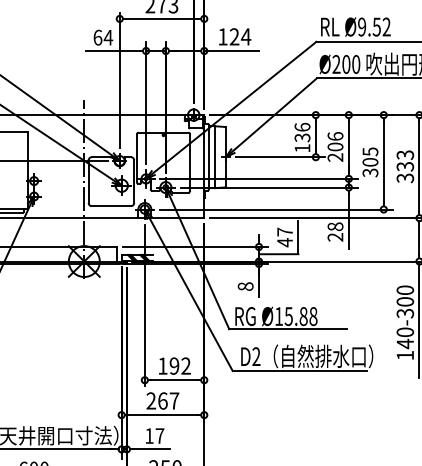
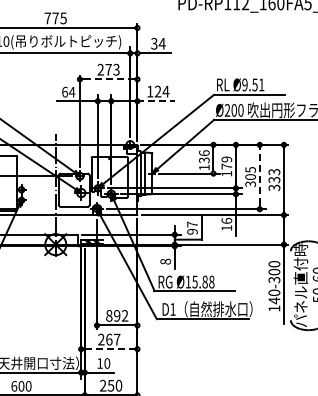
line: (161, 19) -> (108, 79), solid -> dashed
text: (386, 26) -> (261, 84), Ø9.52 -> Ø9.51
line: (232, 51) -> (156, 101), solid -> dashed
text: (334, 146) -> (226, 166), 206 -> 179
line: (383, 162) -> (259, 177), solid -> dashed
text: (334, 231) -> (226, 224), 28 -> 16
text: (285, 242) -> (192, 231), 47 -> 97
text: (255, 356) -> (172, 309), D2 -> D1
text: (163, 365) -> (109, 315), 192 -> 892
line: (163, 415) -> (109, 349), solid -> dashed
text: (160, 436) -> (107, 363), 17 -> 10

